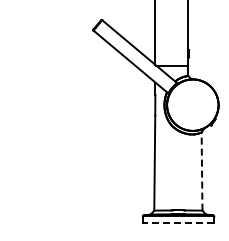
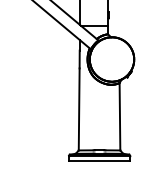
line: (202, 171) -> (120, 116), dashed -> solid
line: (177, 223) -> (98, 161), dashed -> solid

